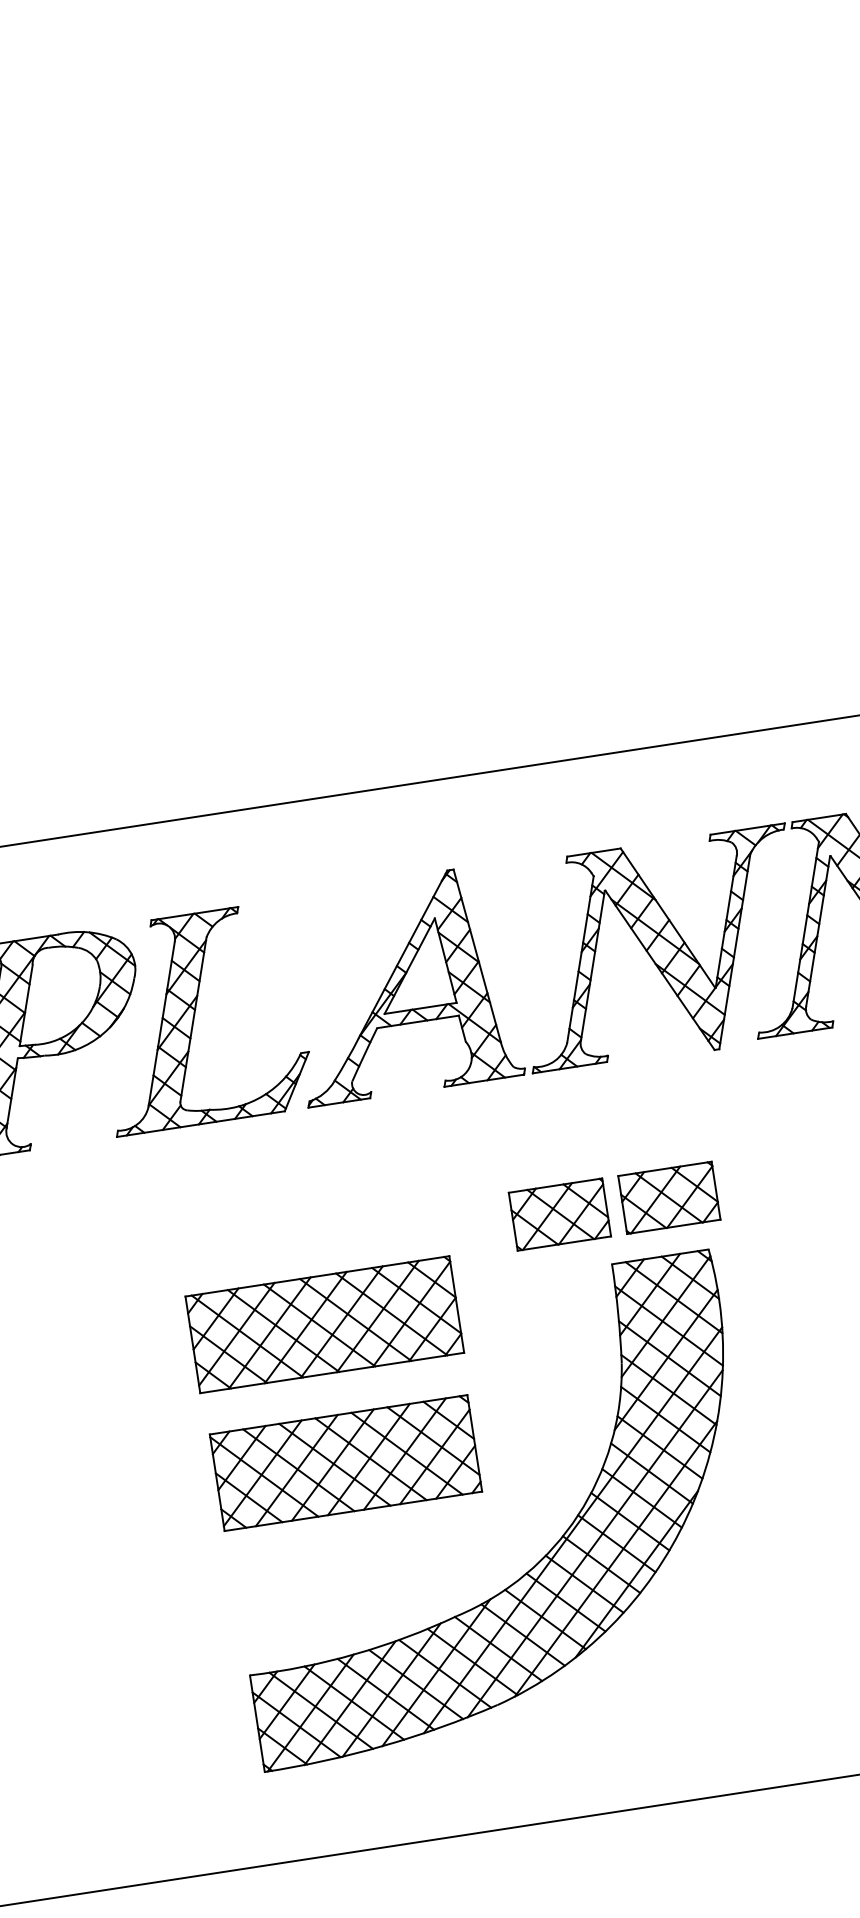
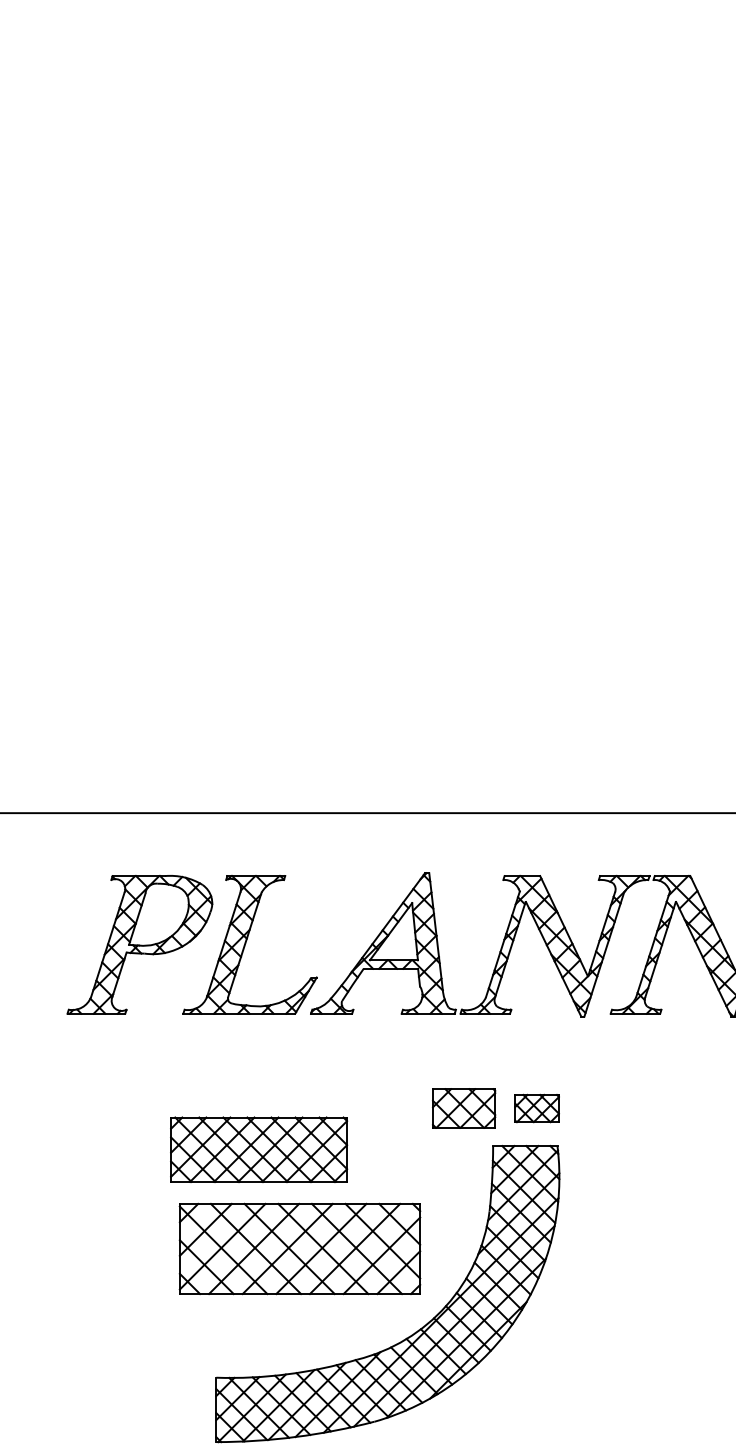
part: (668, 1198) -> (536, 1108), size x0.7
part: (325, 1324) -> (259, 1149), moved
part: (345, 1462) -> (299, 1248), size x1.4

